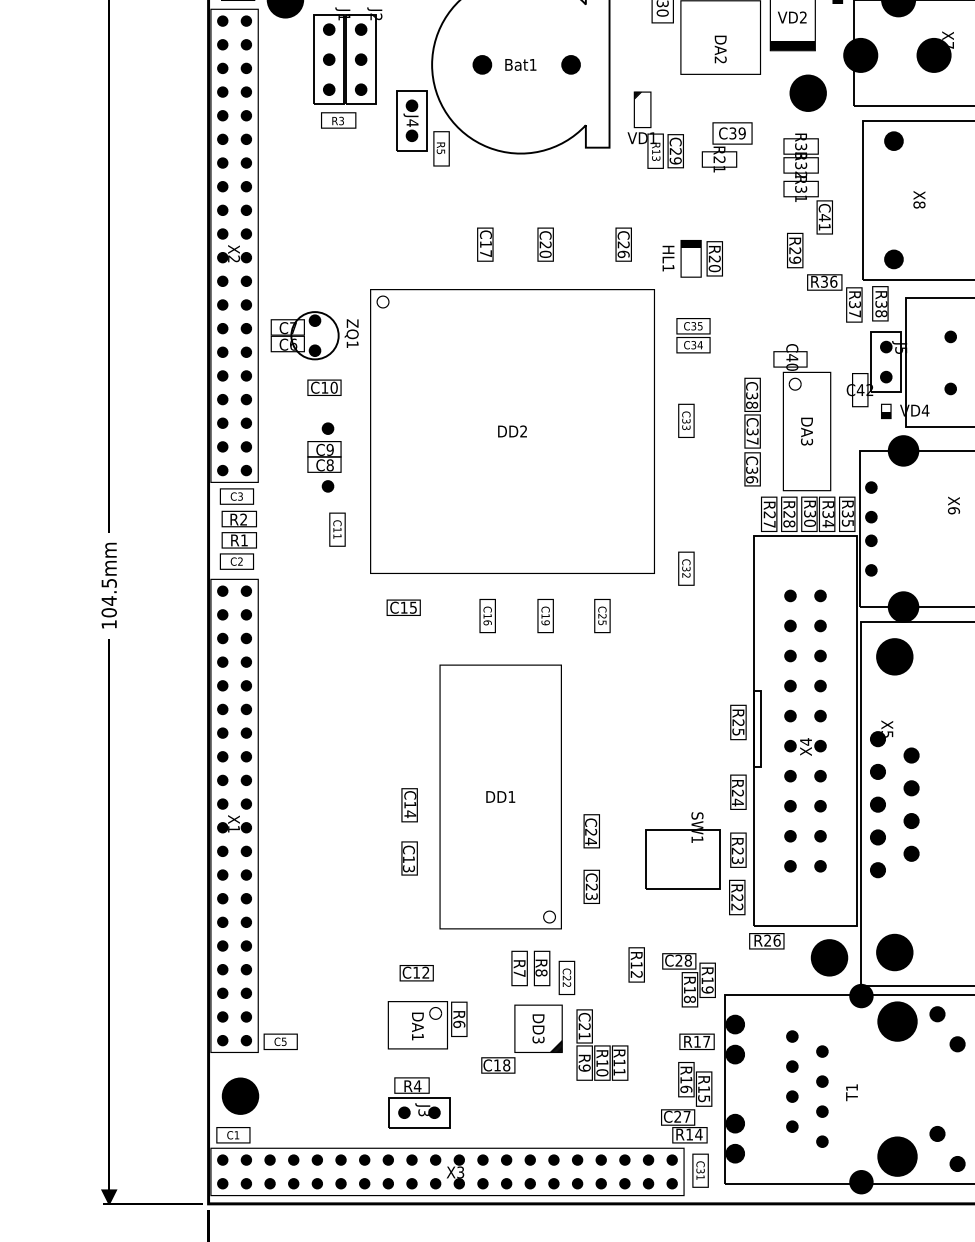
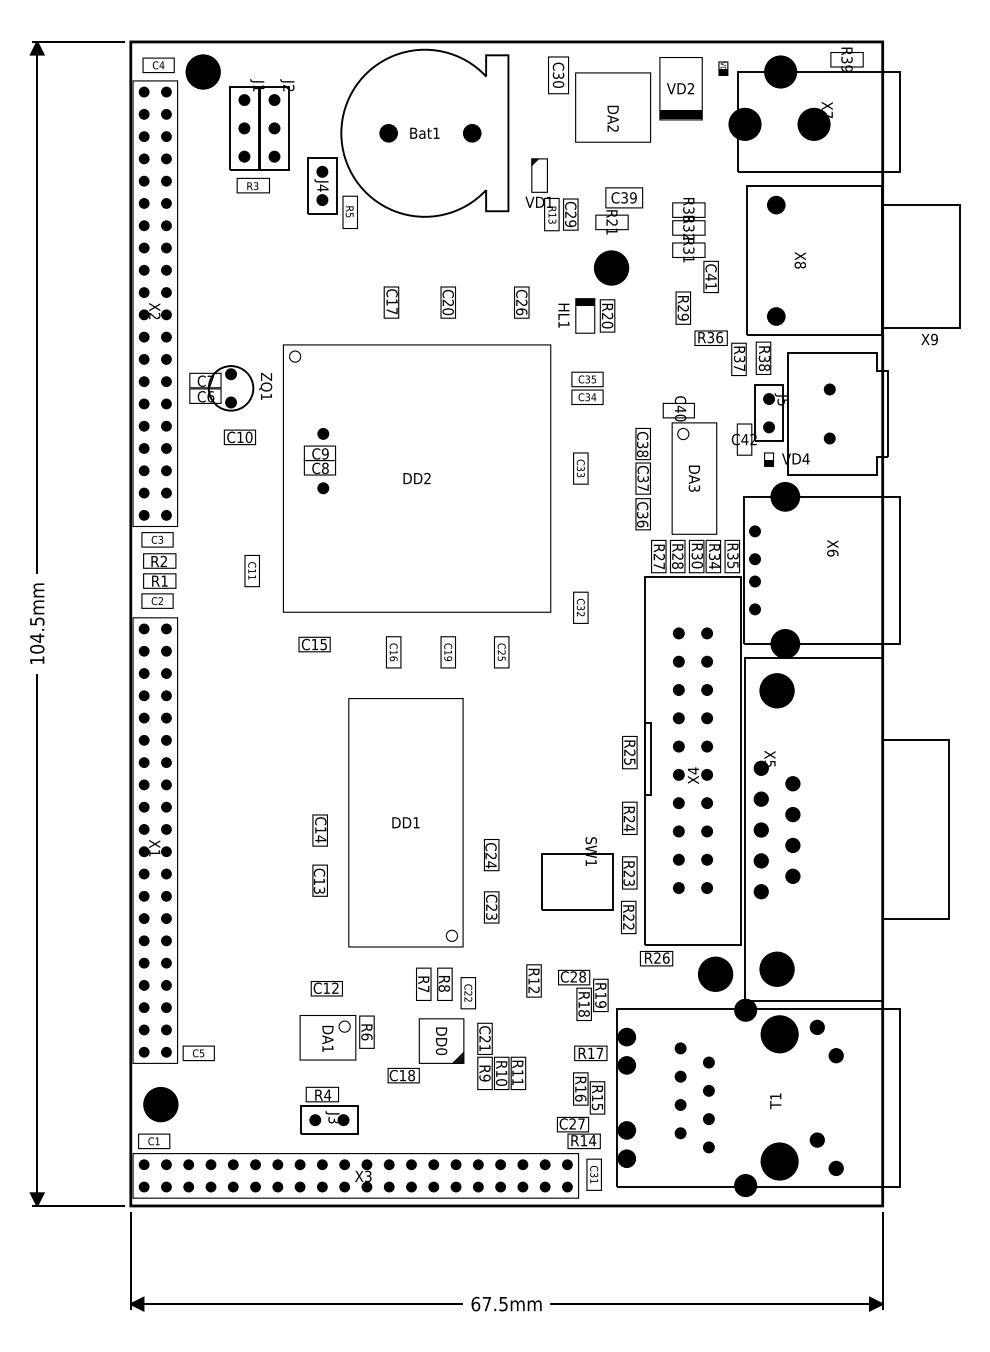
part: (808, 92) -> (611, 267), moved
part: (323, 457) -> (319, 461), moved
text: (538, 1039) -> (441, 1051), DD3 -> DD0
text: (851, 1092) -> (775, 1101), moved

